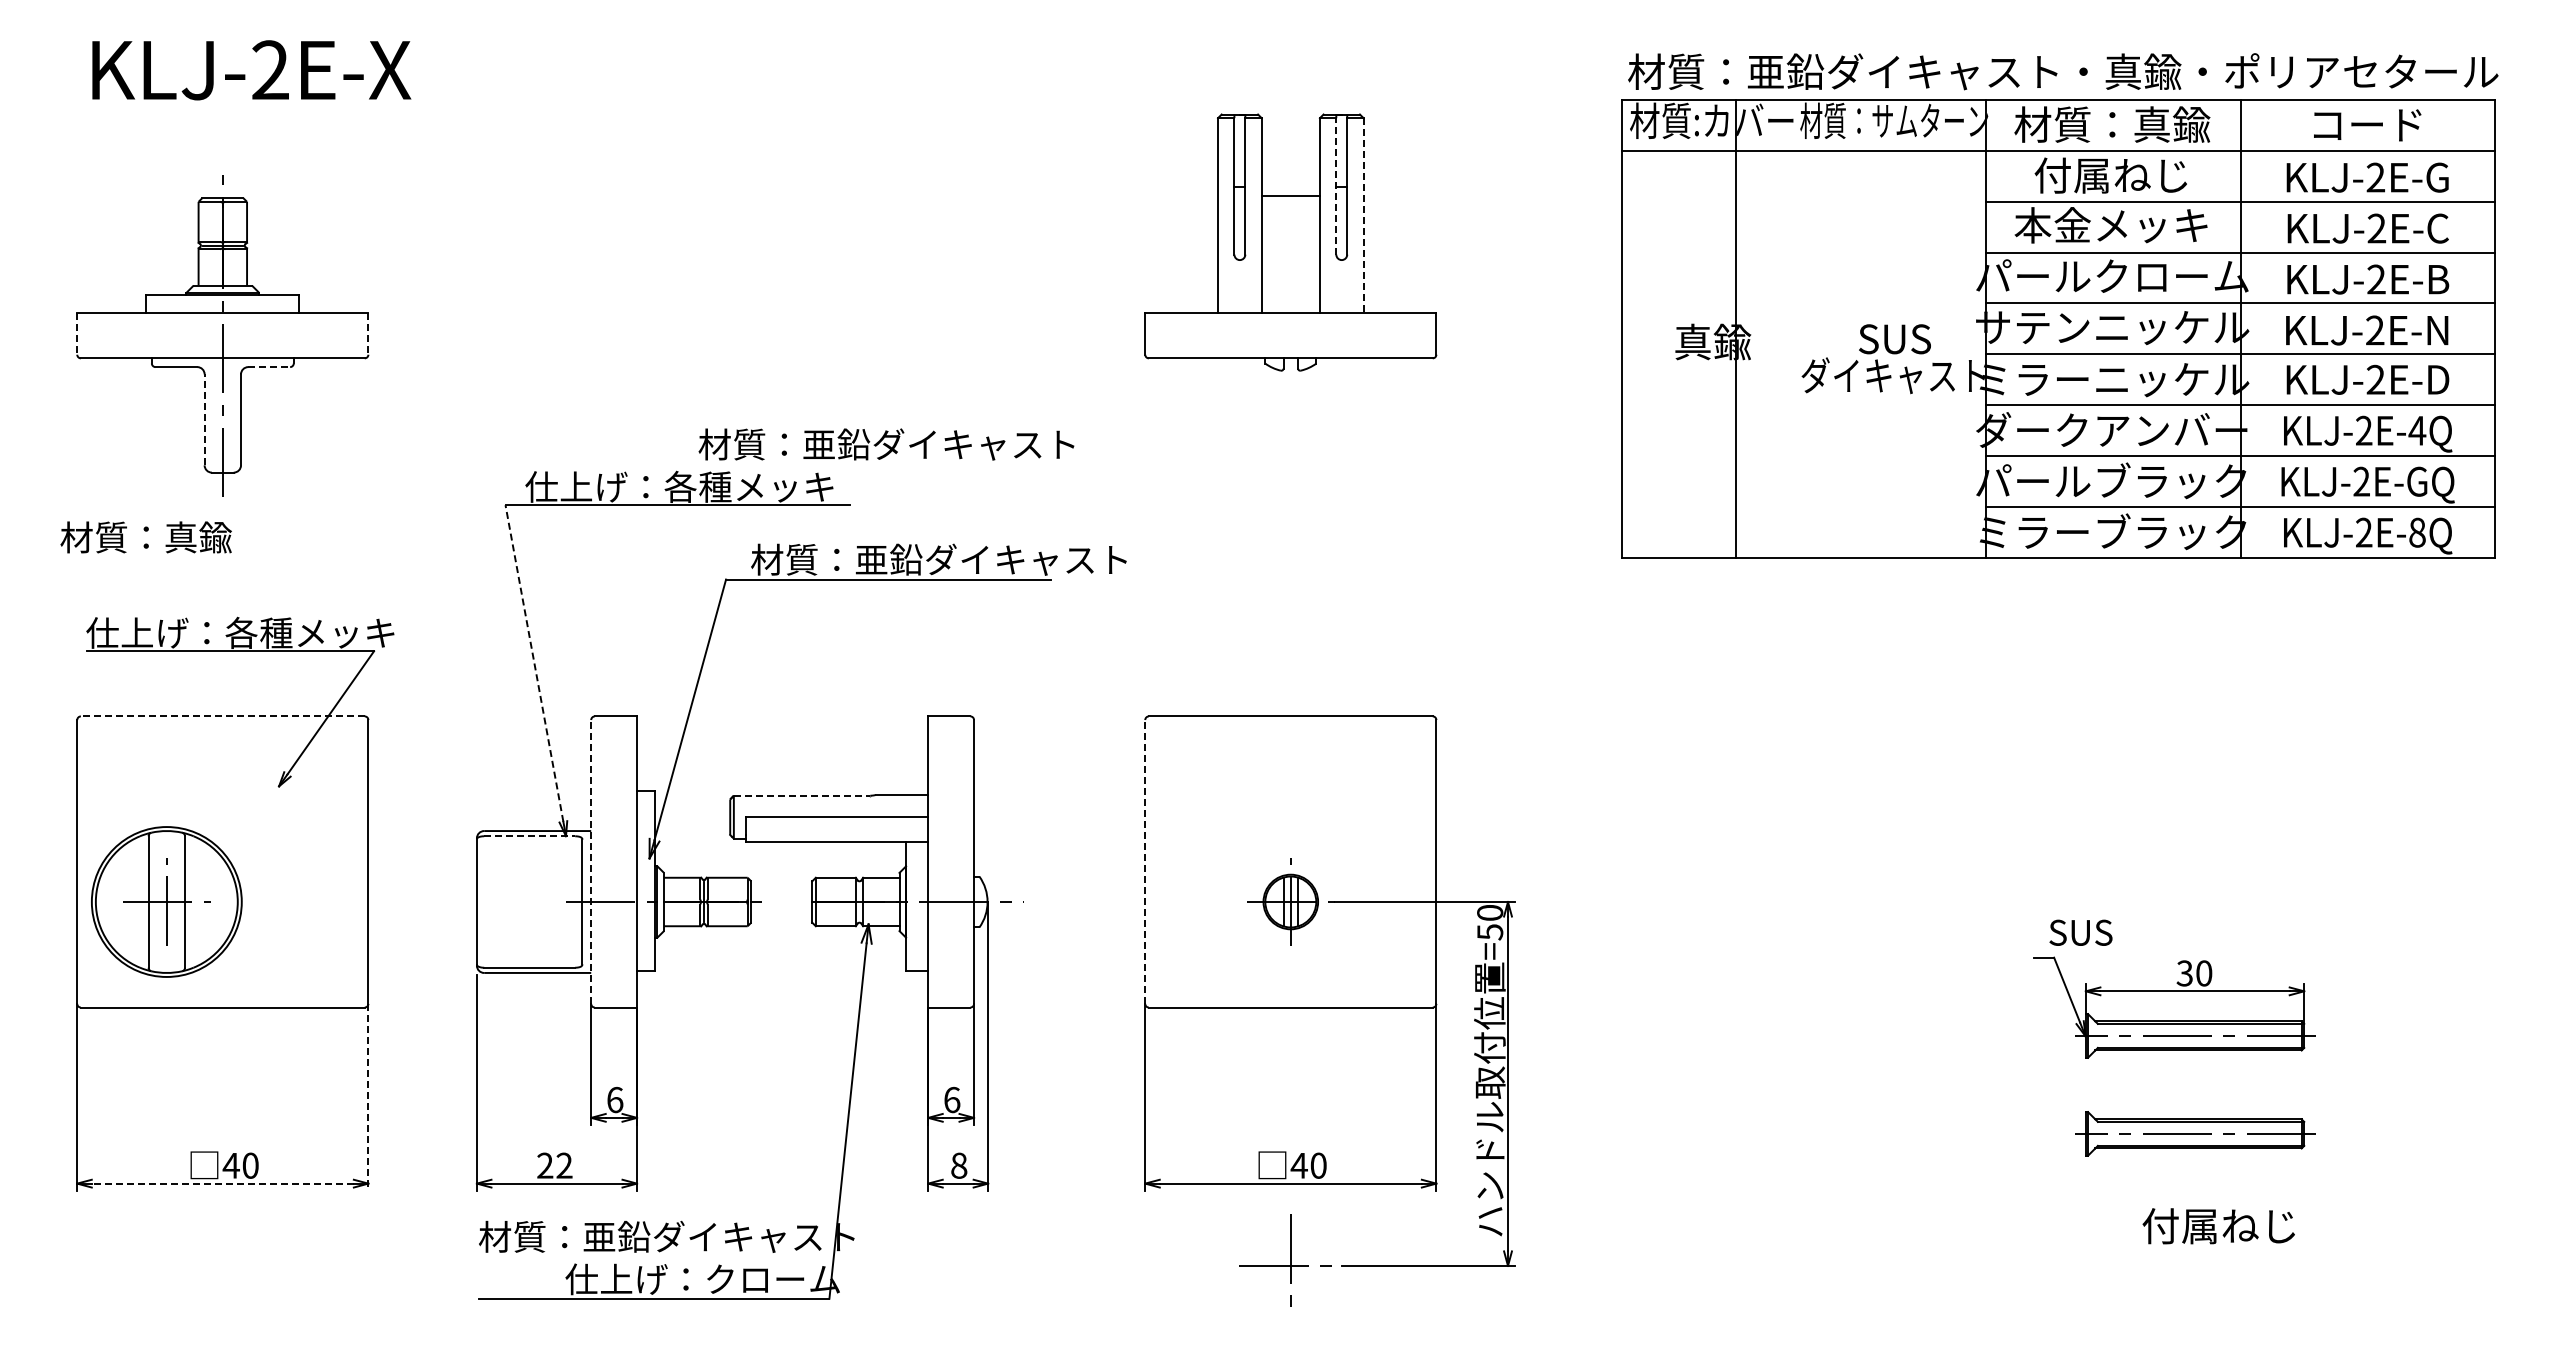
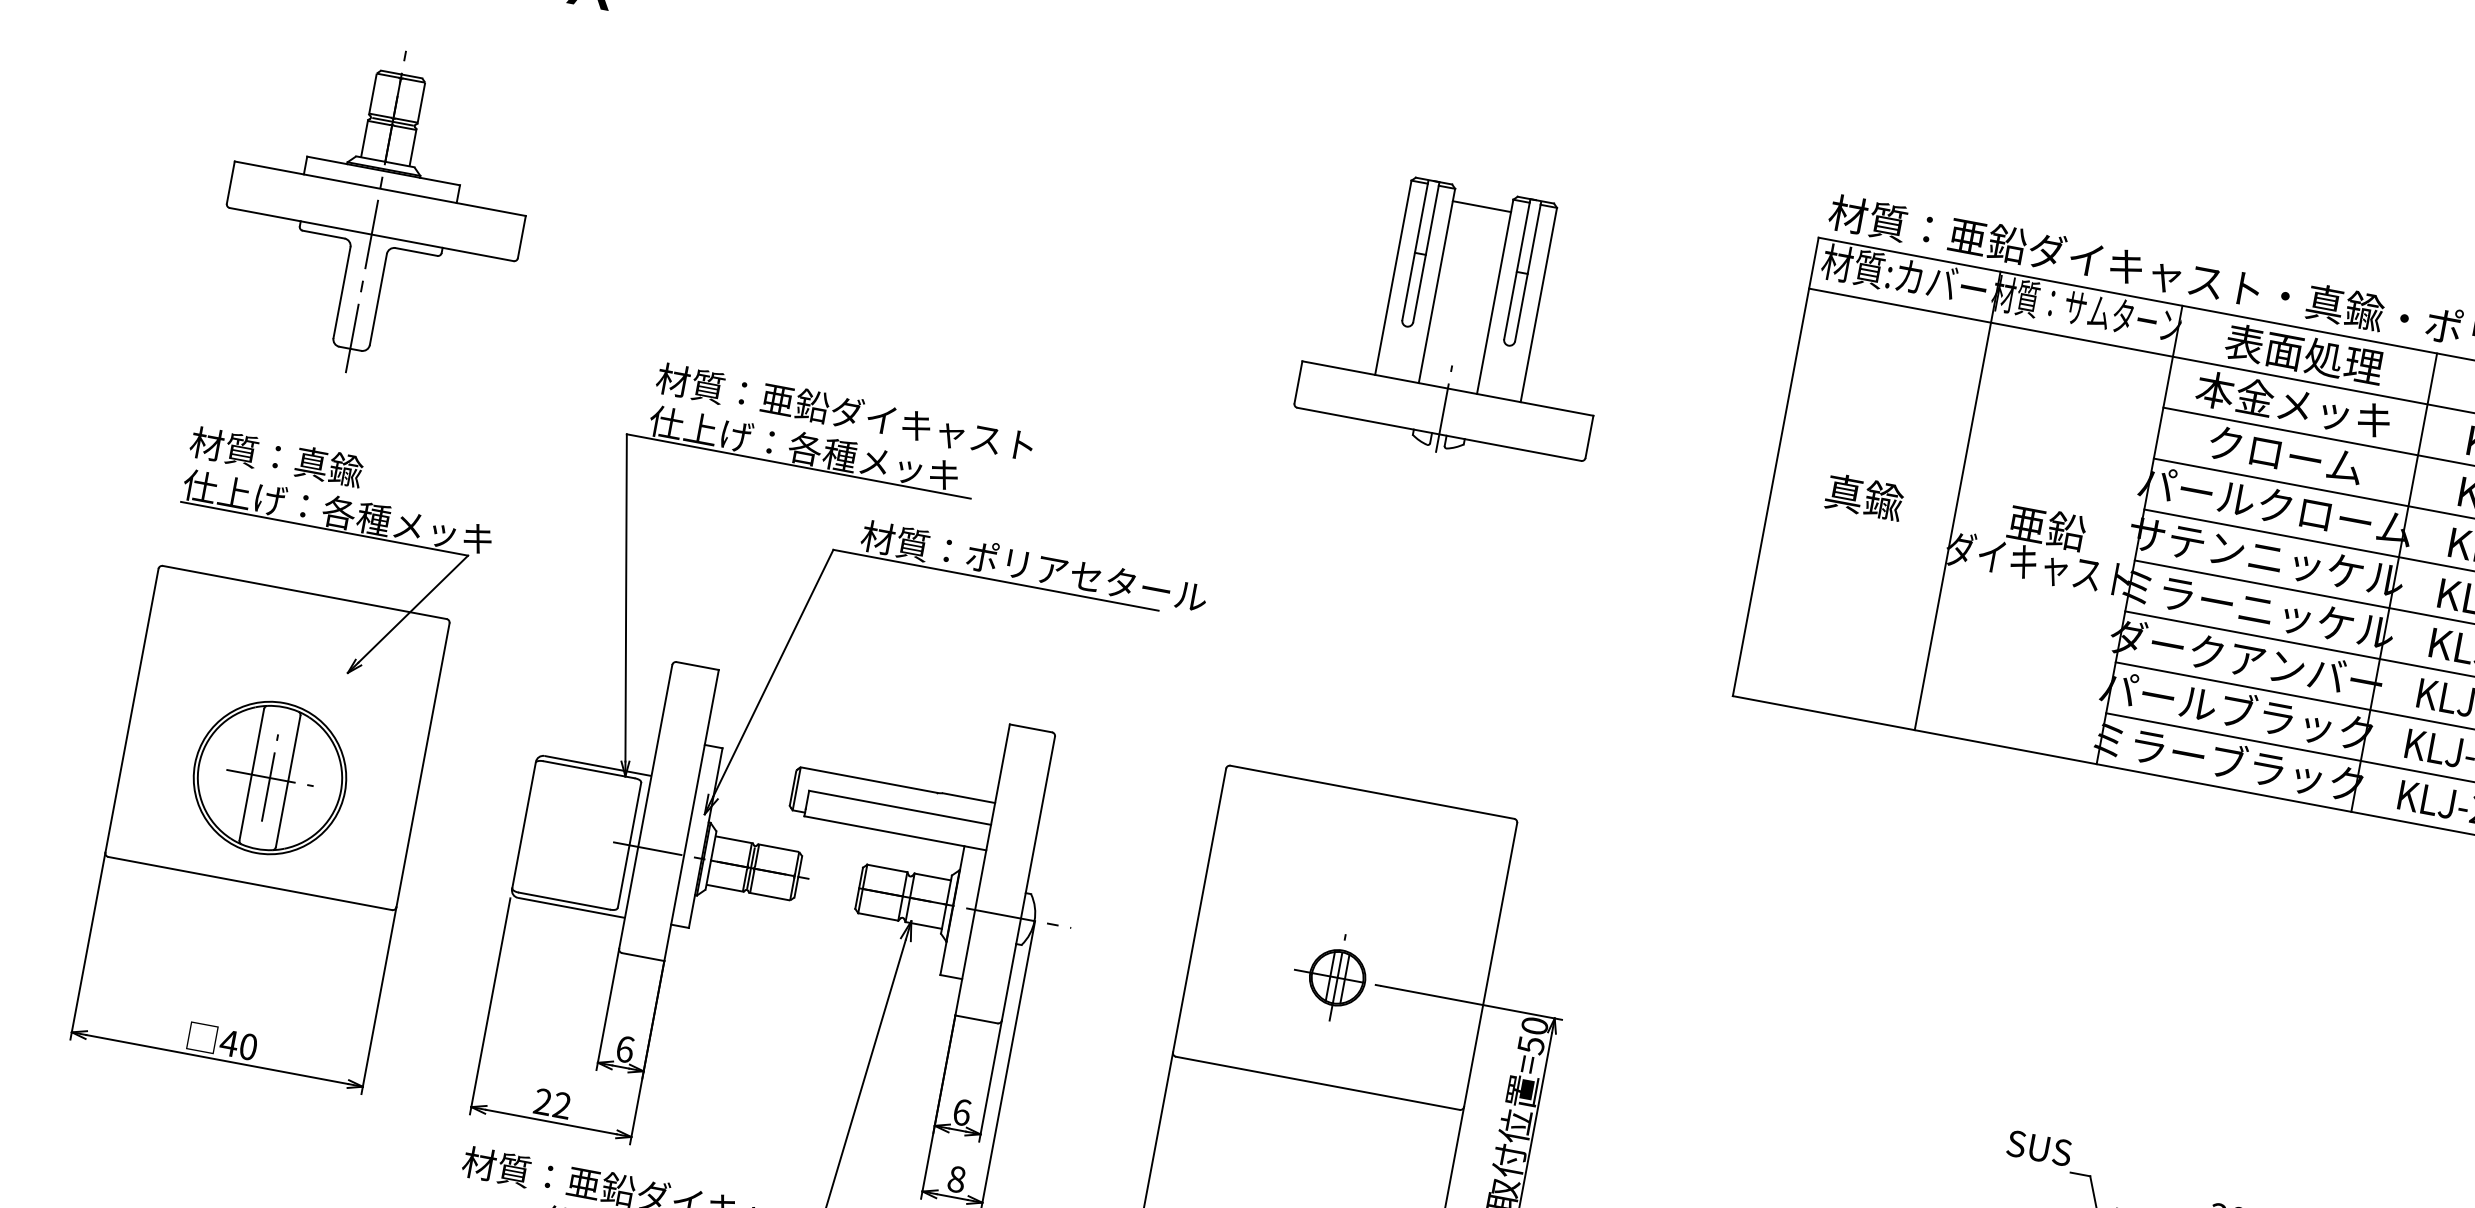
text: (2112, 124) -> (2304, 354), 材質：真鍮 -> 表面処理
text: (2110, 175) -> (2292, 404), 付属ねじ -> 本金メッキ
line: (1336, 185) -> (1517, 270), dashed -> solid
line: (1290, 195) -> (1481, 206), moved
line: (1363, 215) -> (1538, 305), dashed -> solid
text: (2110, 225) -> (2283, 454), 本金メッキ -> クローム
line: (1735, 328) -> (1957, 500), moved
line: (1290, 332) -> (1443, 408), added
line: (77, 334) -> (230, 183), dashed -> solid
line: (368, 334) -> (521, 237), dashed -> solid
text: (1895, 338) -> (2047, 527), SUS -> 亜鉛
line: (269, 367) -> (416, 252), dashed -> solid
line: (204, 419) -> (341, 292), dashed -> solid
text: (886, 444) -> (845, 412), moved
text: (145, 537) -> (275, 456), moved
text: (990, 559) -> (1101, 579), 材質：亜鉛ダイキャスト -> 材質：ポリアセタール
line: (534, 663) -> (626, 597), dashed -> solid
line: (222, 716) -> (304, 592), dashed -> solid
line: (802, 795) -> (869, 780), dashed -> solid
line: (530, 836) -> (589, 770), dashed -> solid
line: (591, 861) -> (646, 806), dashed -> solid
line: (1145, 861) -> (1199, 910), dashed -> solid
part: (166, 901) -> (269, 777), moved
text: (2080, 932) -> (2039, 1147), moved
line: (368, 1097) -> (379, 1000), dashed -> solid
line: (222, 1183) -> (217, 1059), dashed -> solid

